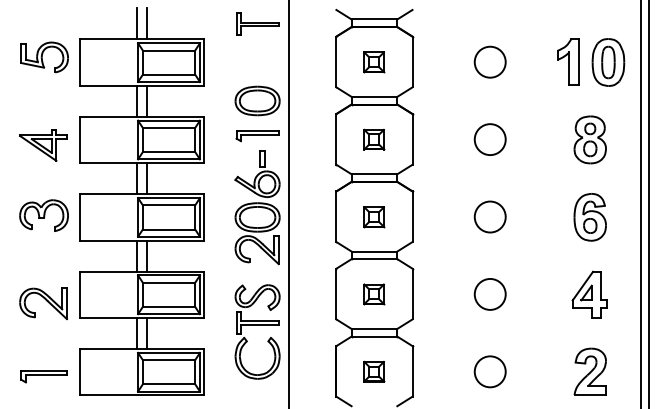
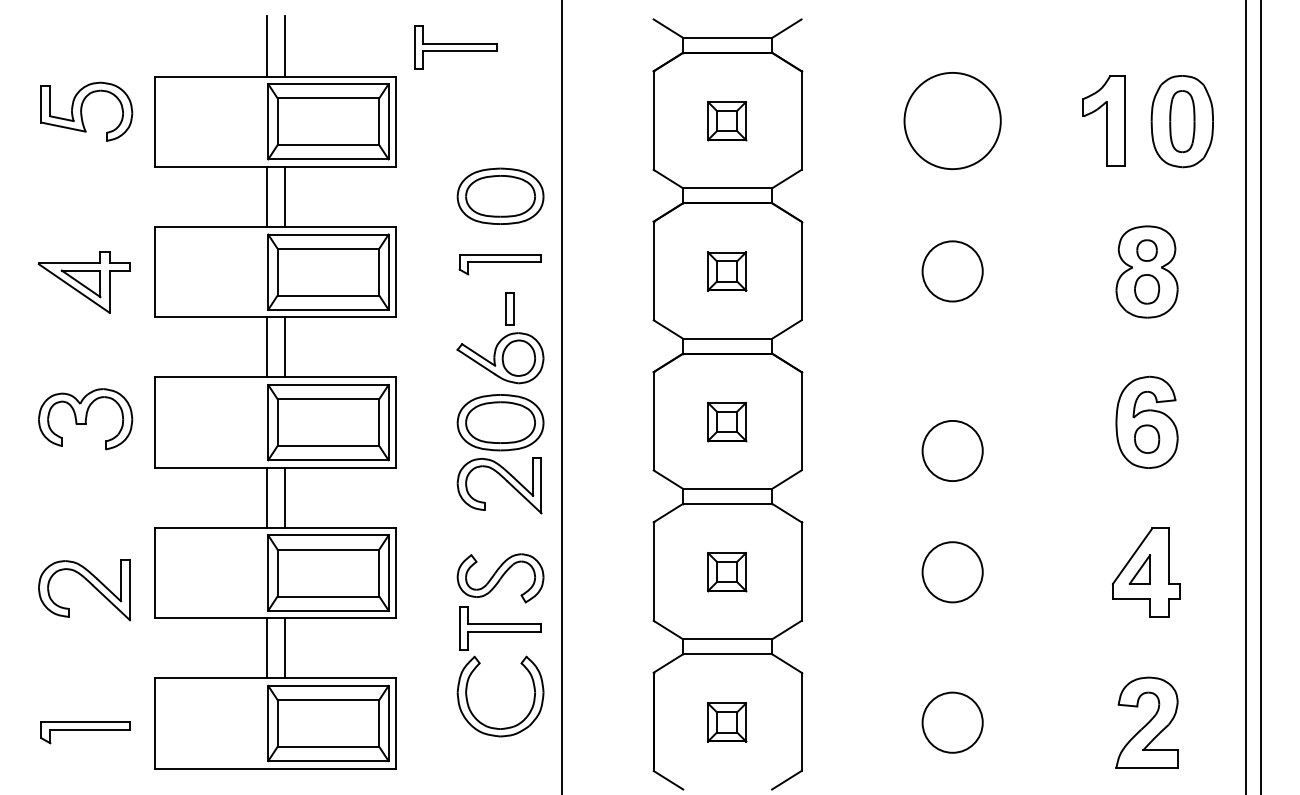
part: (257, 23) -> (455, 45), moved
circle: (489, 61) -> (951, 119), size x1.6
circle: (489, 216) -> (951, 449), moved

